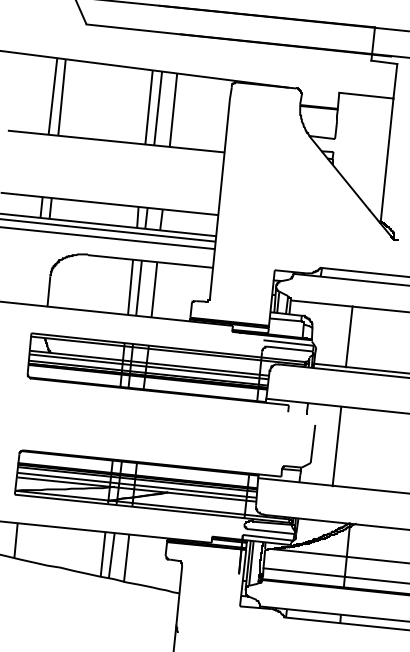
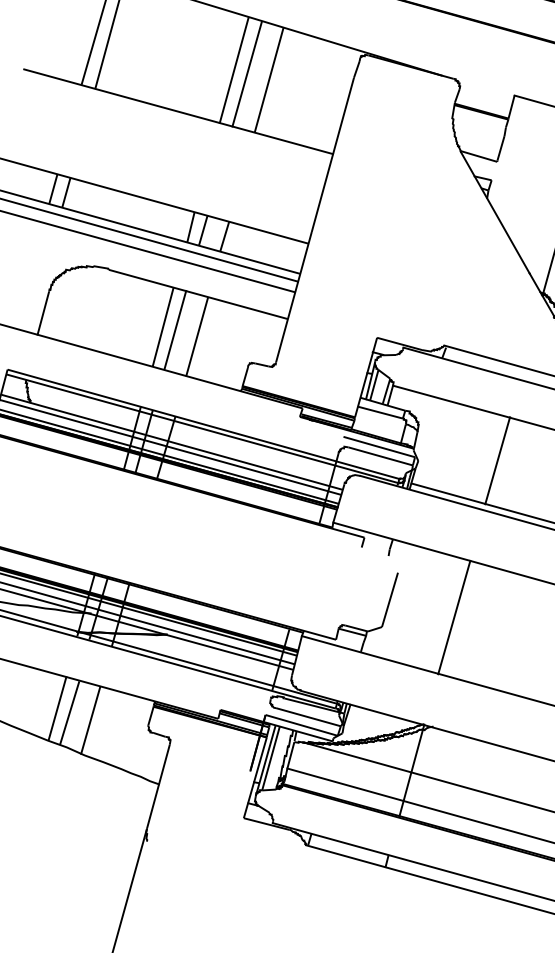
line: (348, 336) -> (496, 460), moved
line: (336, 446) -> (453, 617), moved

